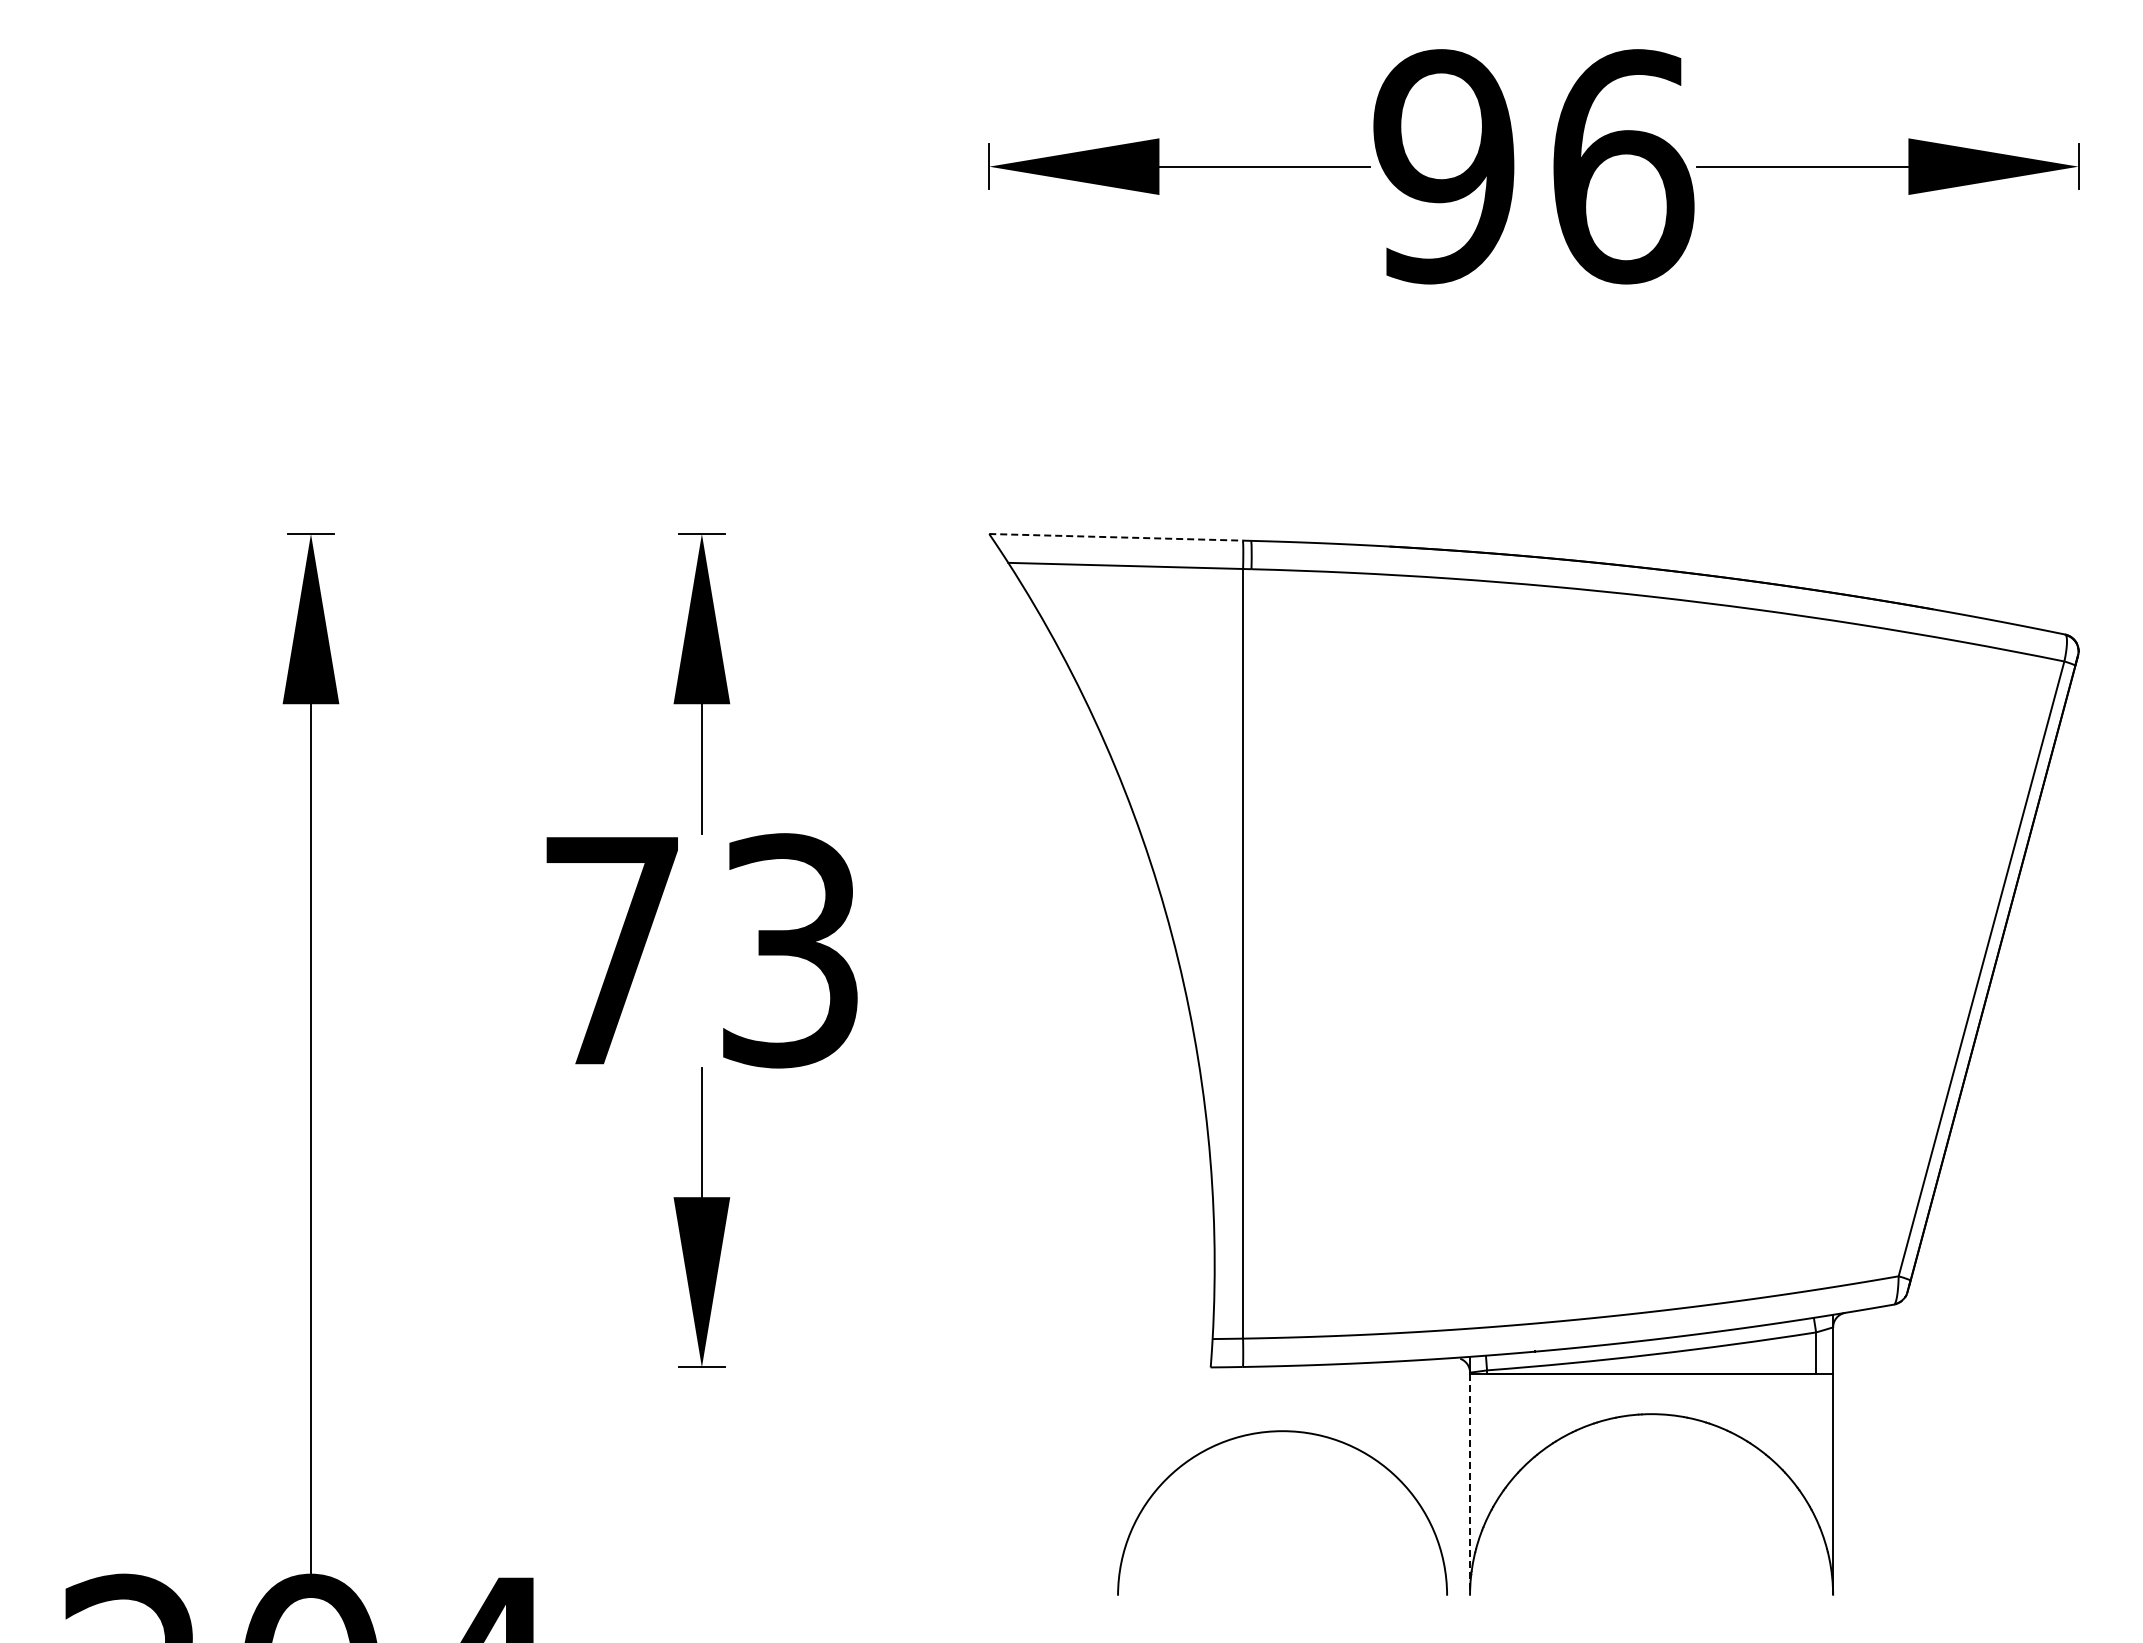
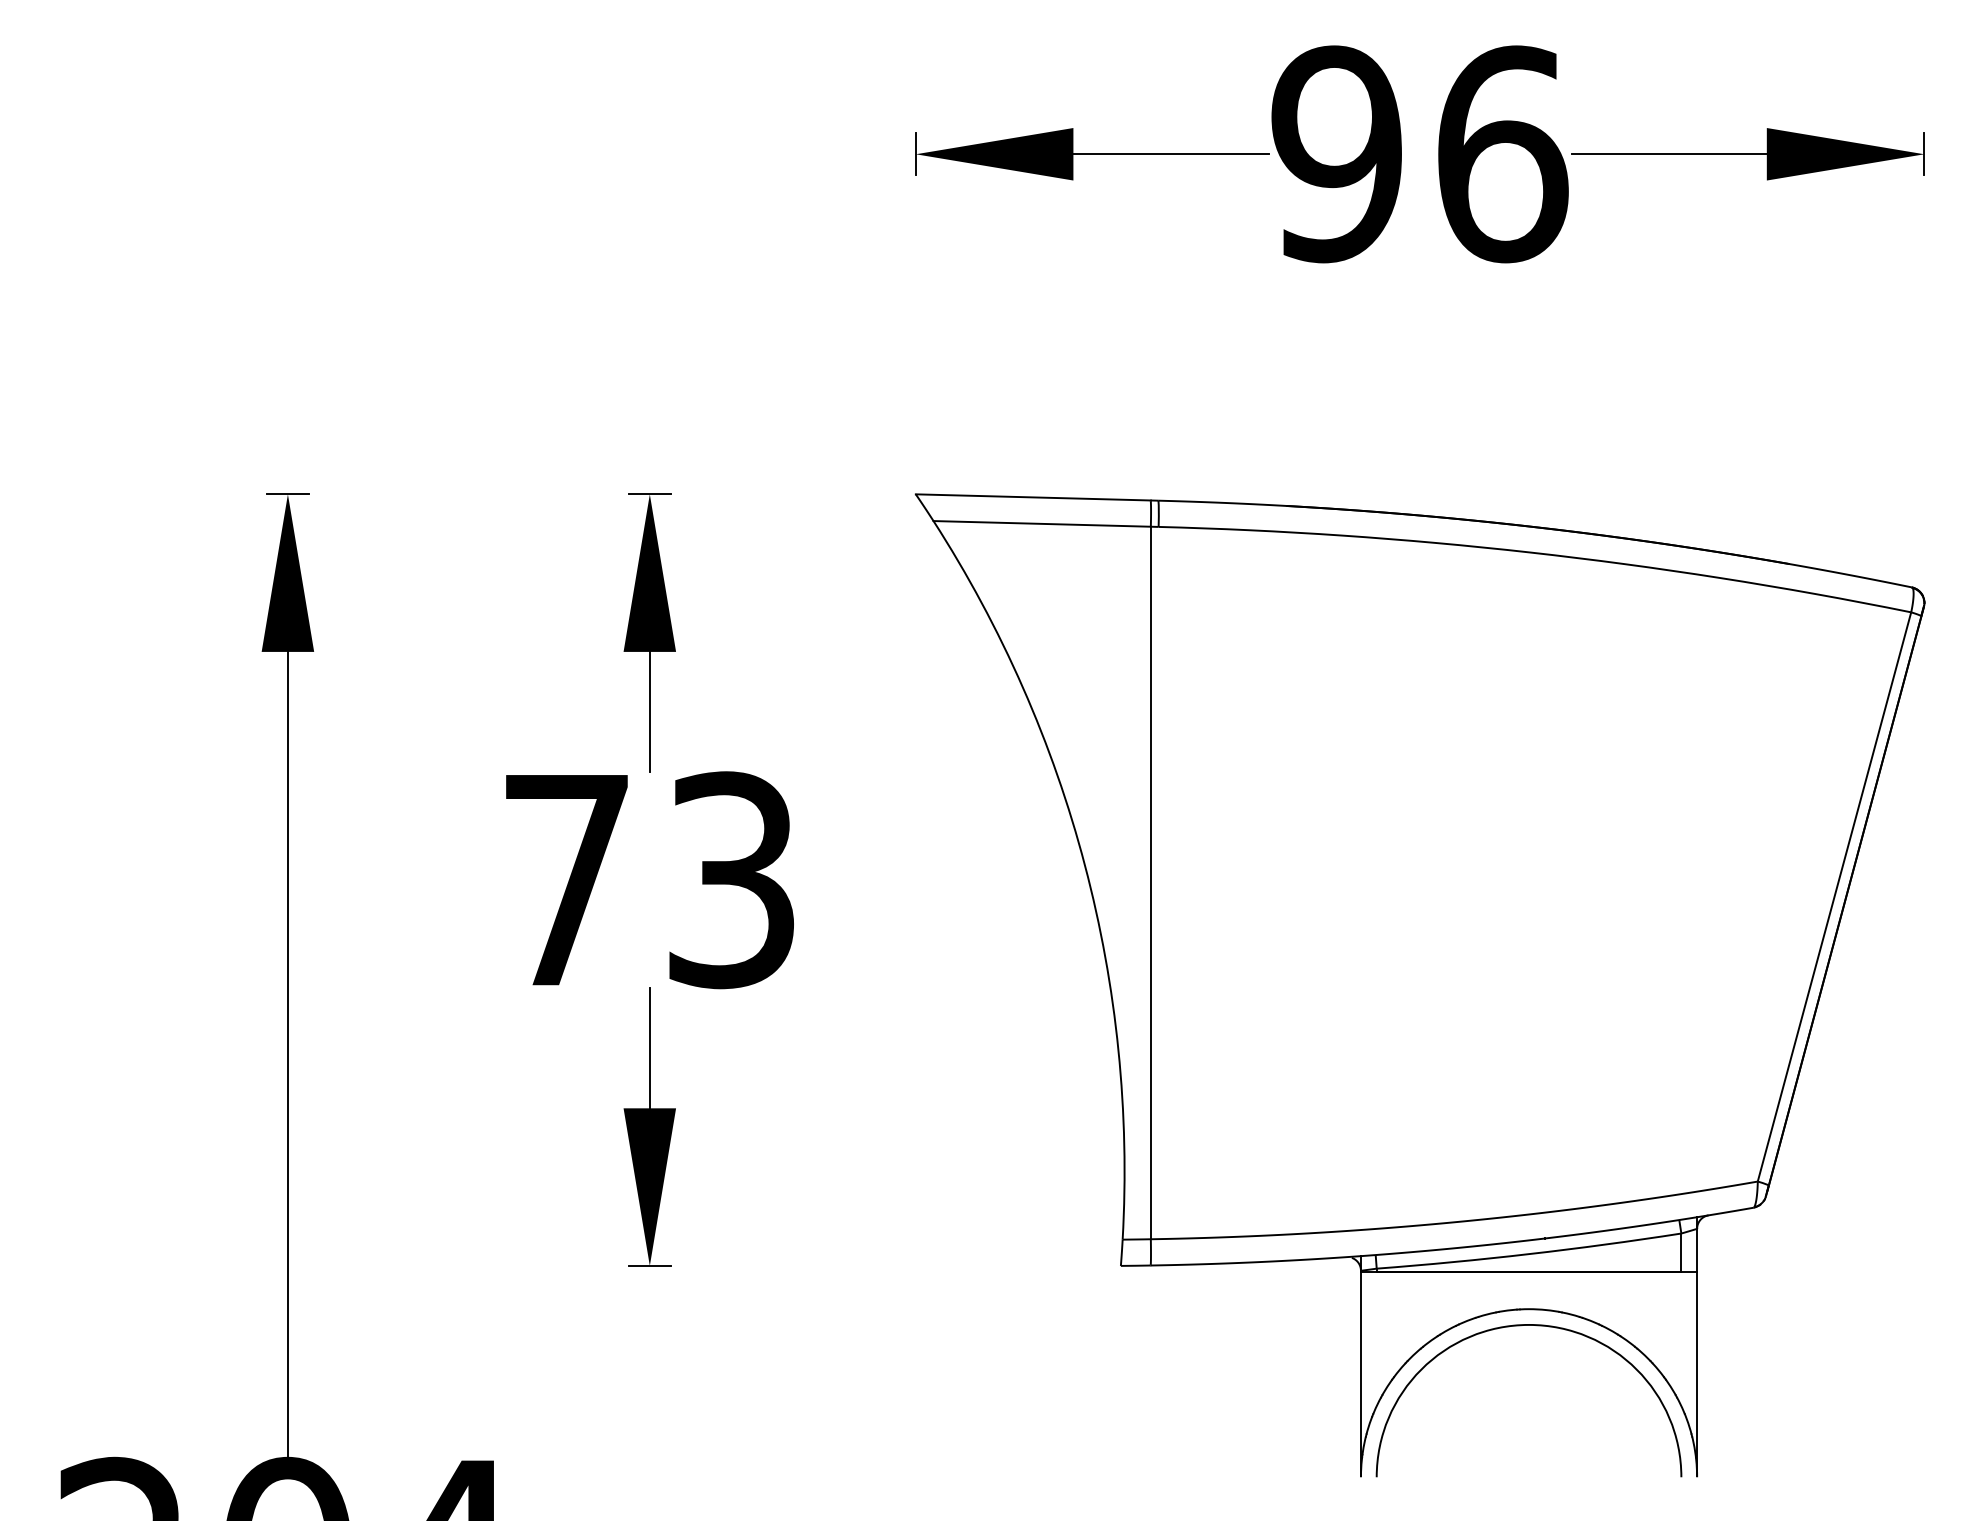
line: (1116, 537) -> (1033, 497), dashed -> solid
arc: (1282, 1432) -> (1528, 1326), moved
line: (1470, 1484) -> (1361, 1374), dashed -> solid

